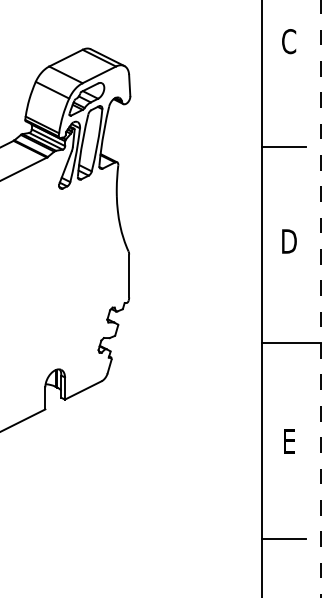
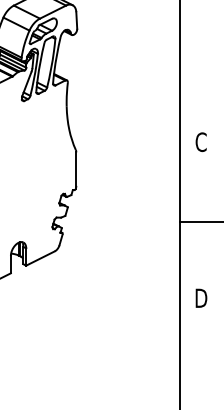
line: (283, 147) -> (196, 68), removed
text: (289, 241) -> (201, 142), D -> C
text: (289, 441) -> (201, 298), E -> D
line: (283, 539) -> (196, 374), removed

